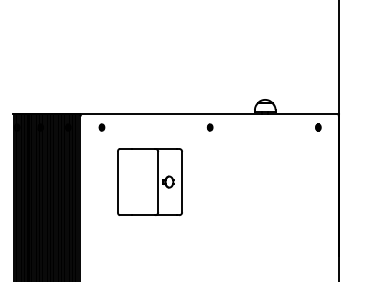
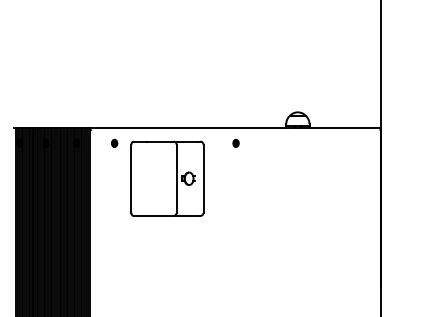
part: (318, 127) -> (357, 143), removed
part: (149, 181) -> (166, 178), moved

